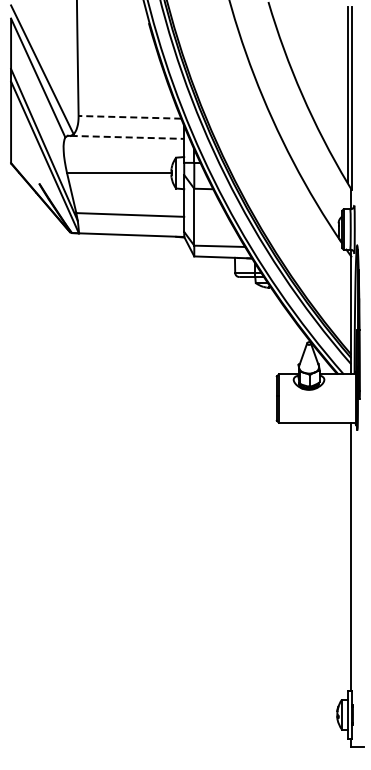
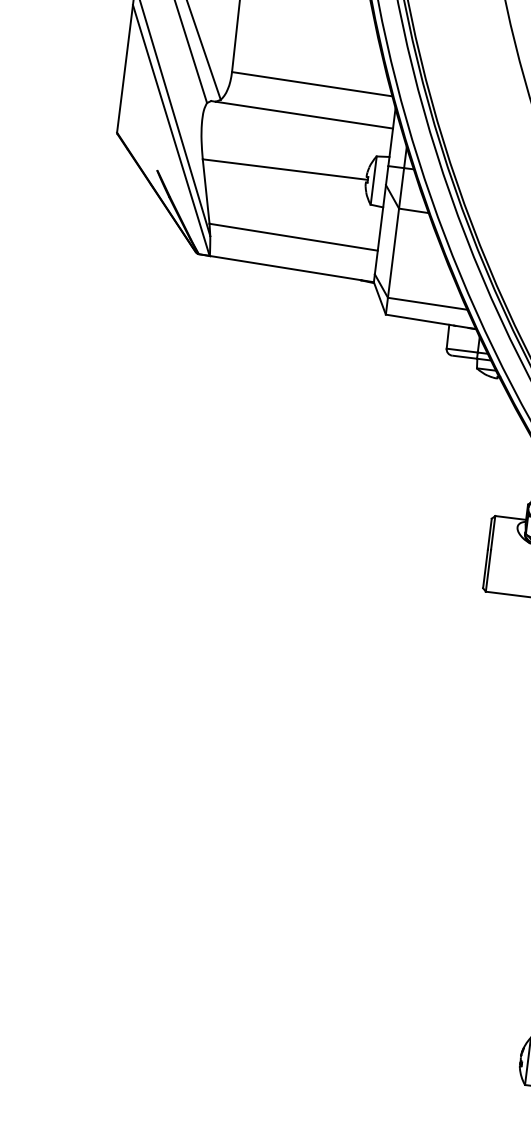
line: (129, 117) -> (311, 84), dashed -> solid
line: (127, 137) -> (304, 115), dashed -> solid

